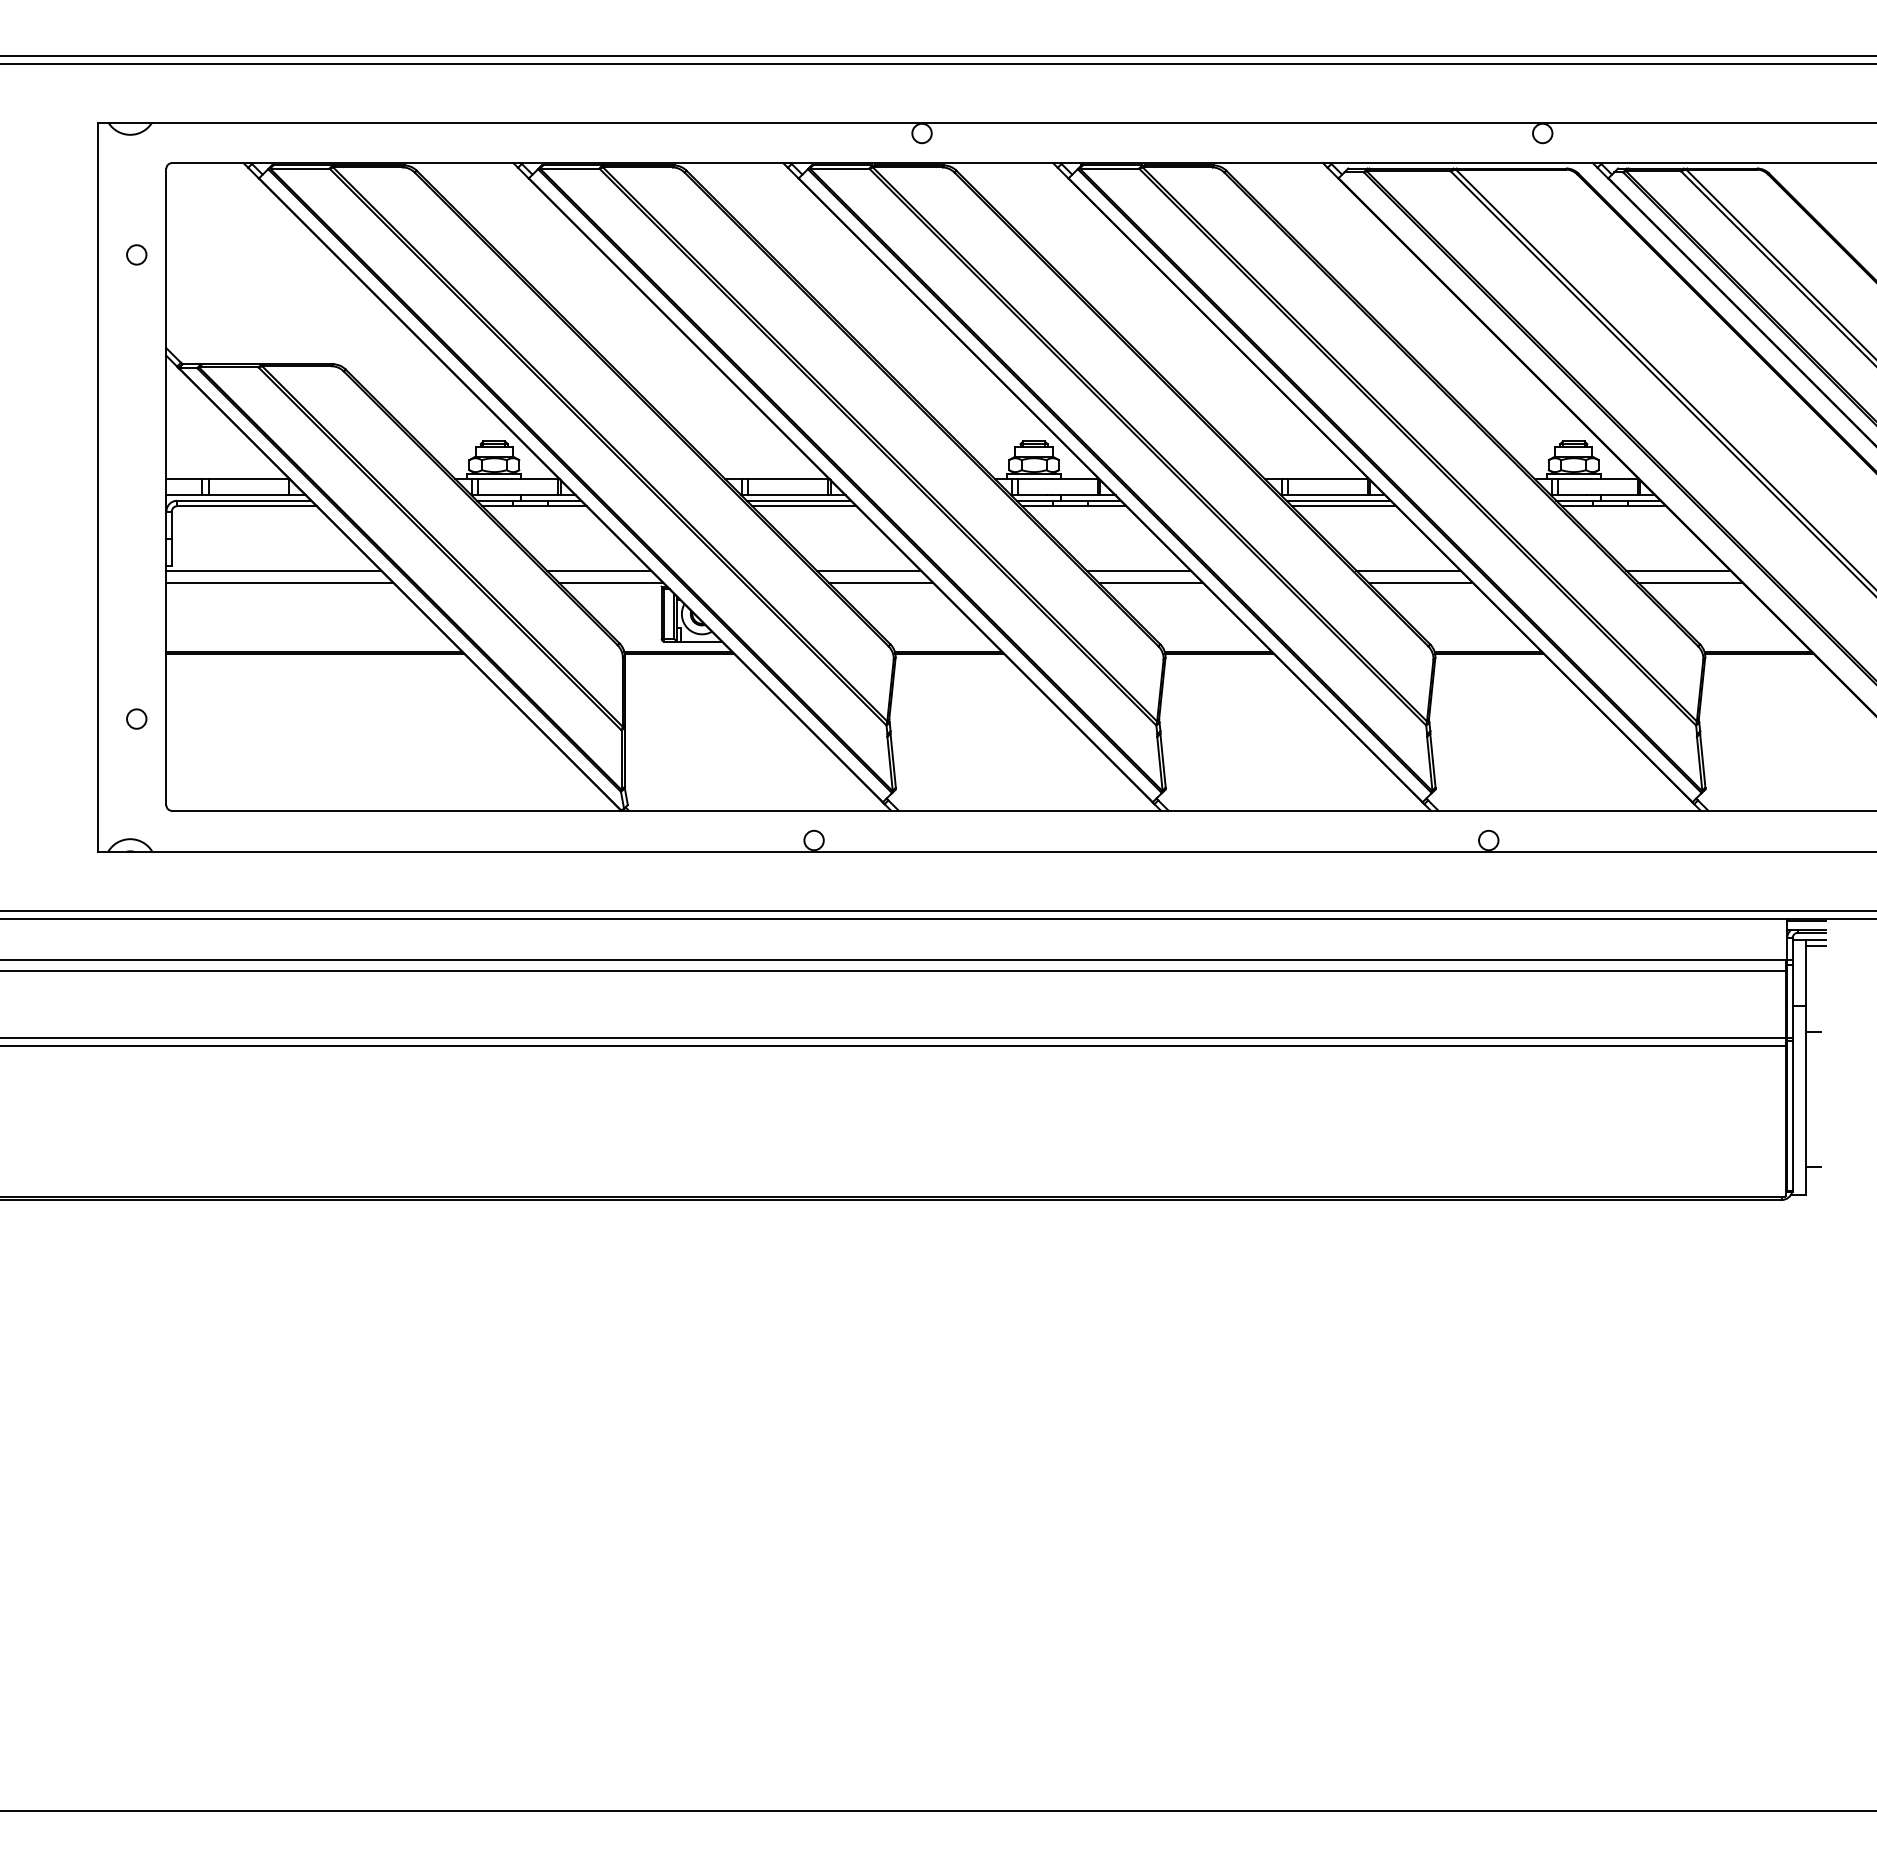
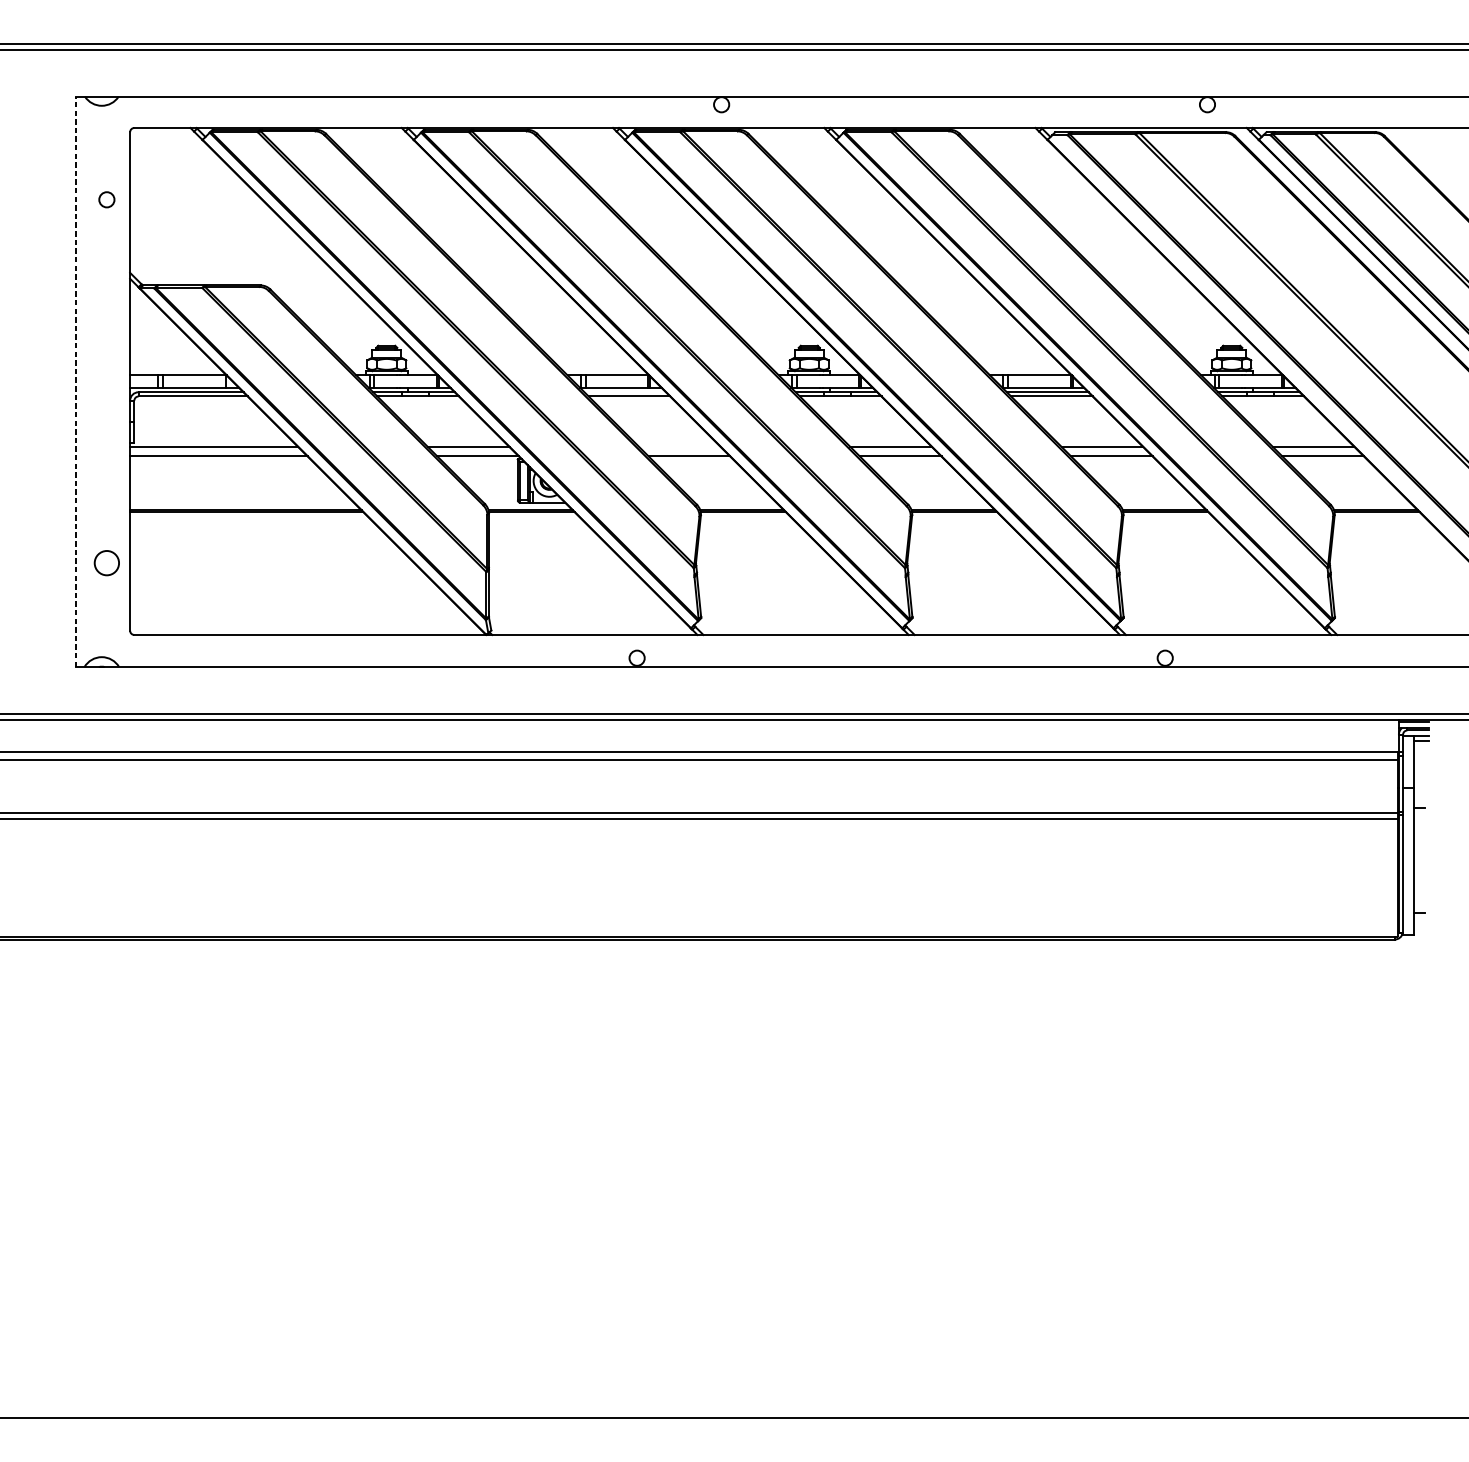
line: (97, 487) -> (76, 381), solid -> dashed
line: (798, 500) -> (624, 392), removed
line: (868, 570) -> (679, 446), removed
circle: (136, 718) -> (106, 562), size x1.6

